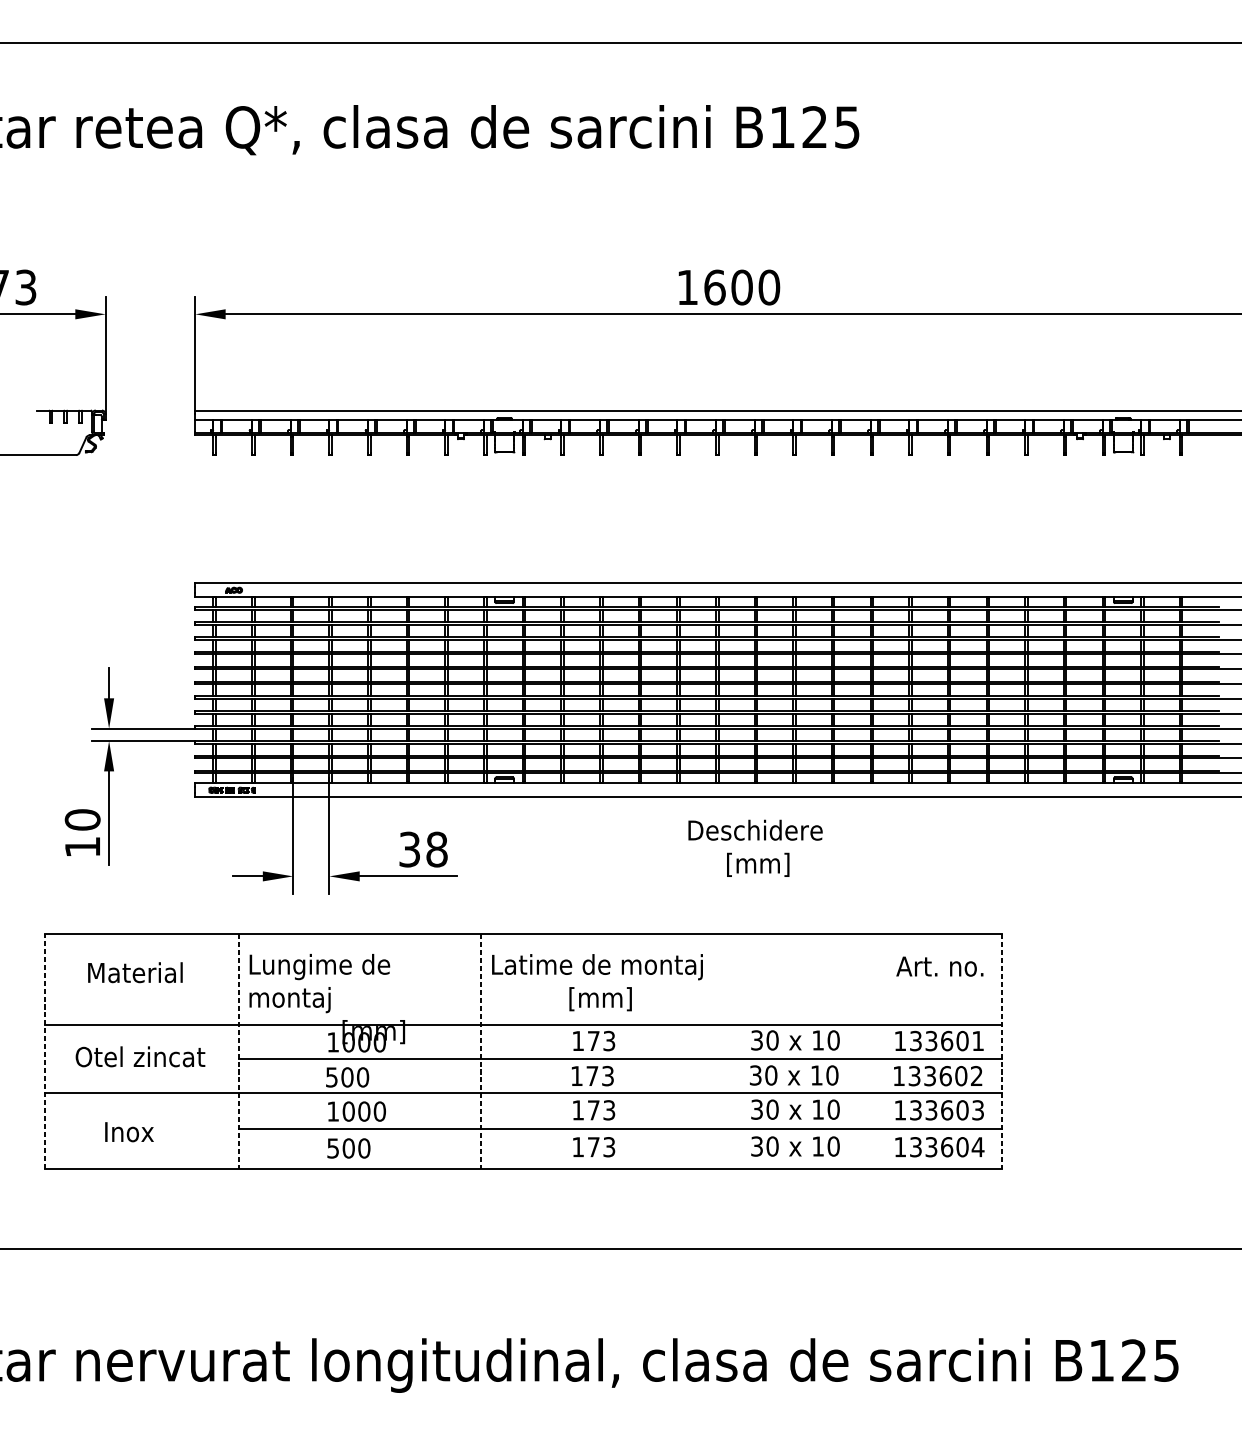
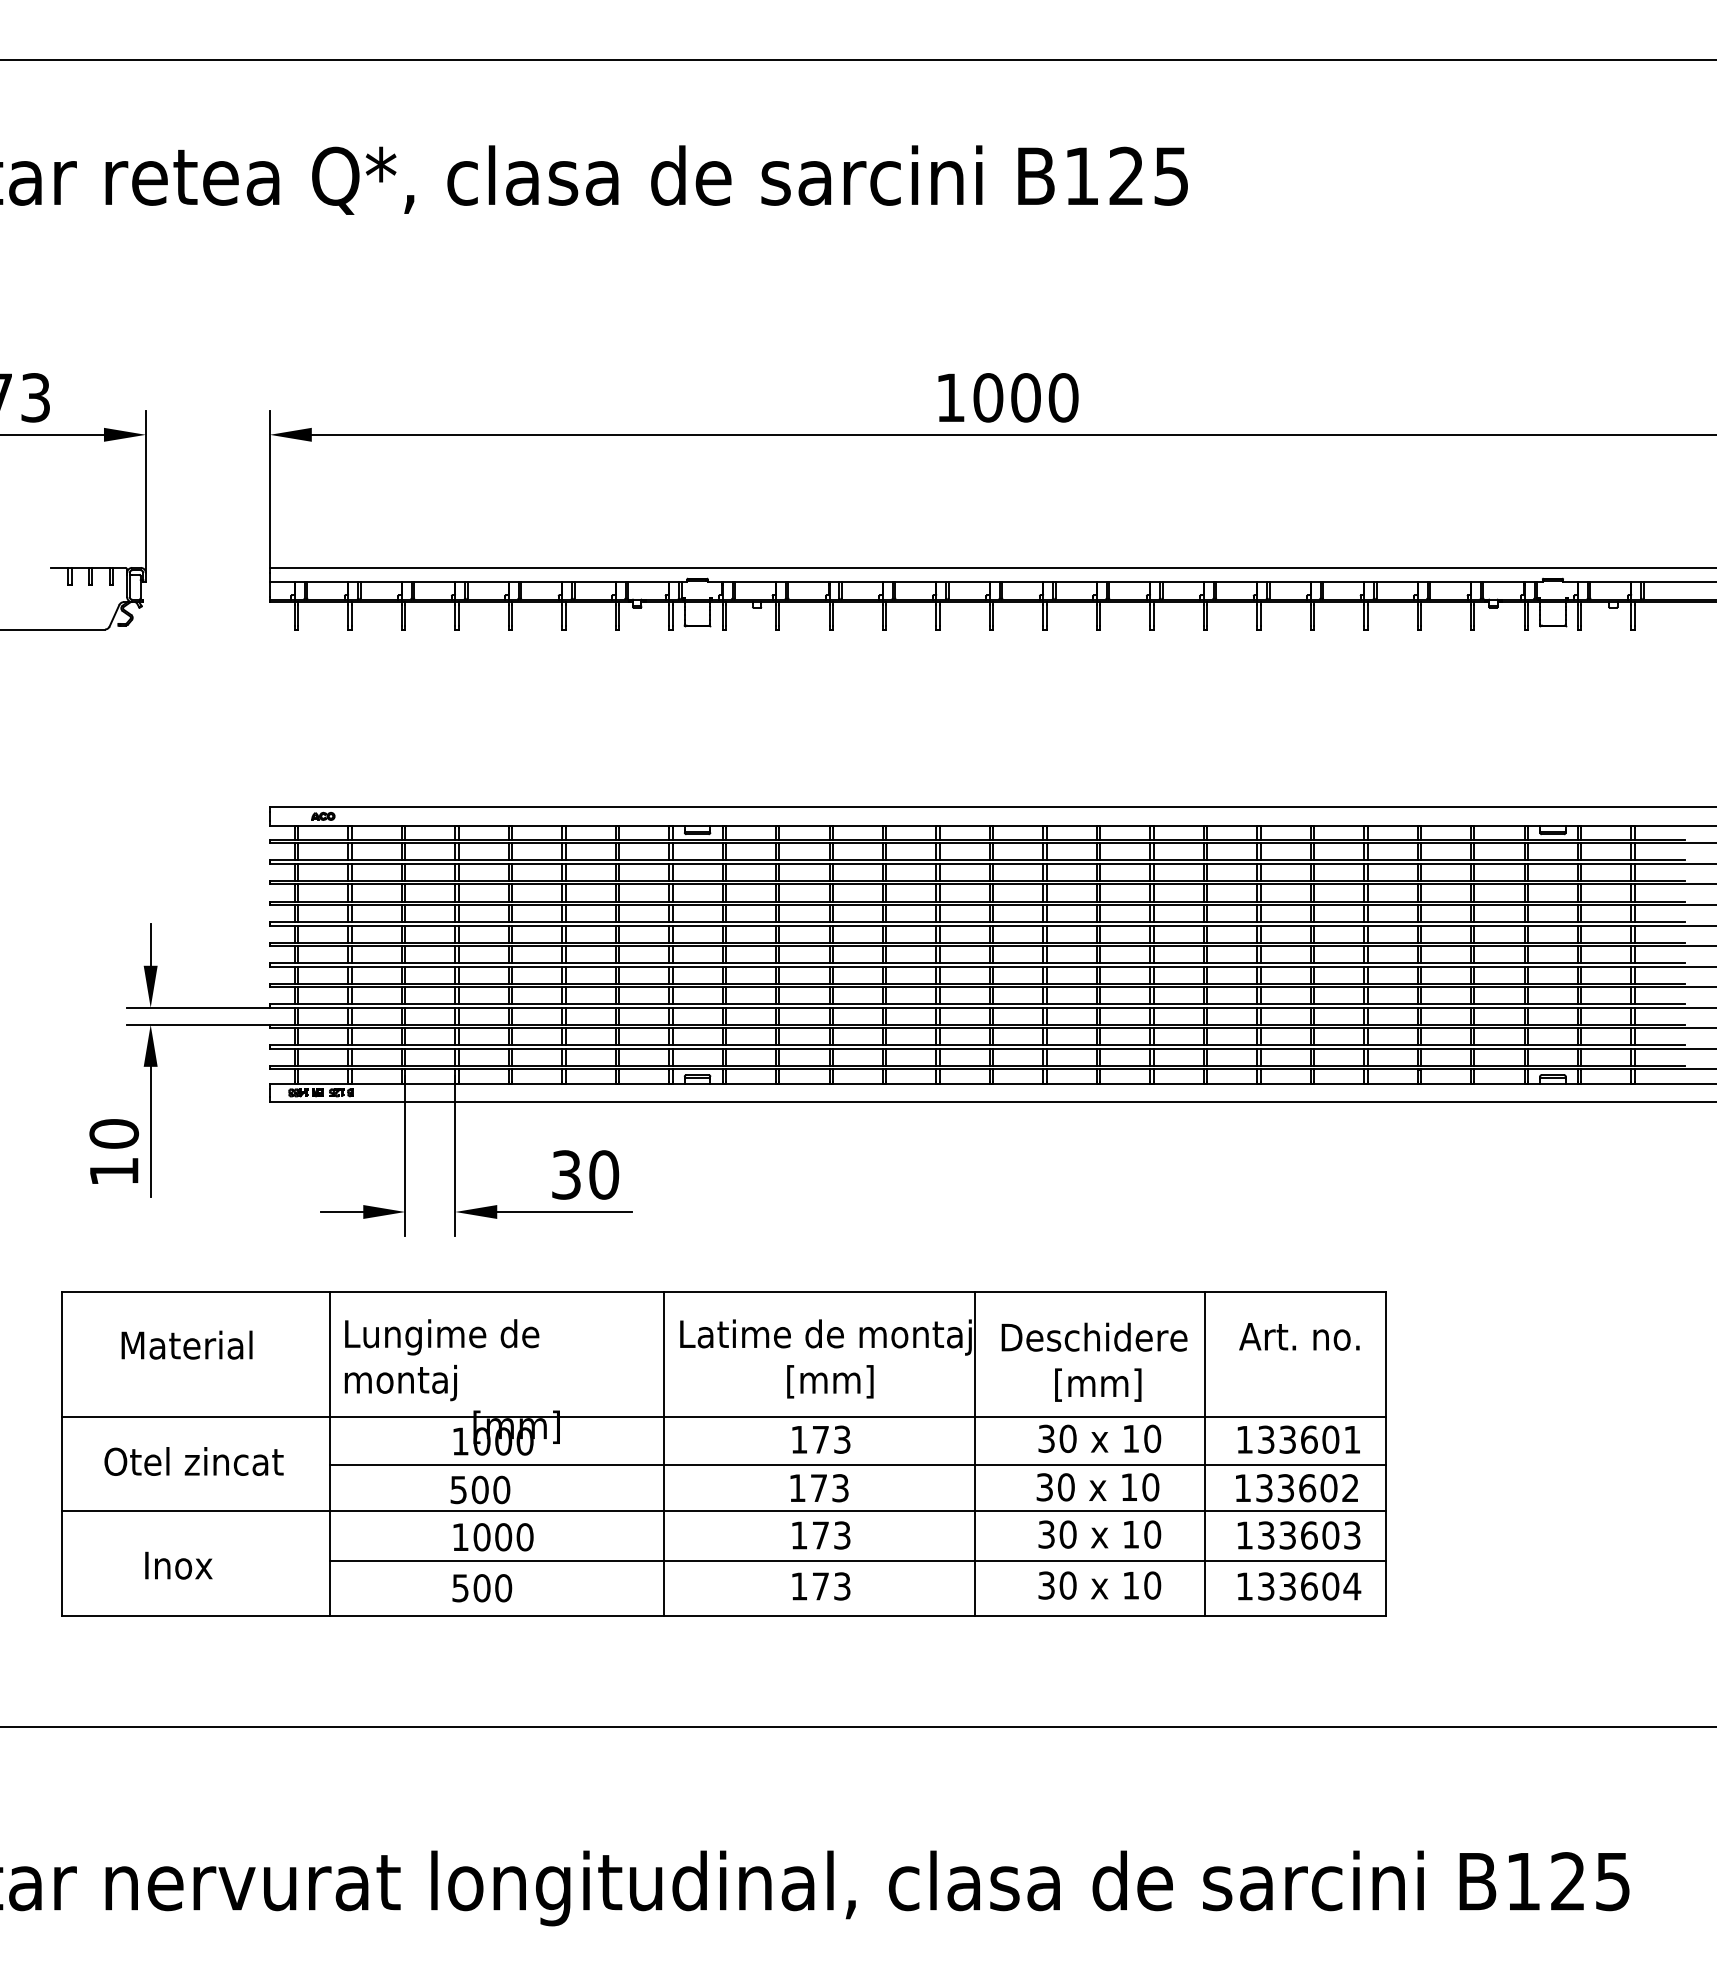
text: (715, 287) -> (988, 397), 1600 -> 1000
text: (755, 847) -> (1094, 1361), moved
text: (437, 849) -> (604, 1174), 38 -> 30
line: (44, 1051) -> (61, 1453), dashed -> solid
line: (238, 1051) -> (329, 1454), dashed -> solid
line: (480, 1051) -> (664, 1454), dashed -> solid
line: (705, 1051) -> (975, 1453), added
line: (871, 1051) -> (1204, 1453), added
line: (1002, 1051) -> (1385, 1454), dashed -> solid

